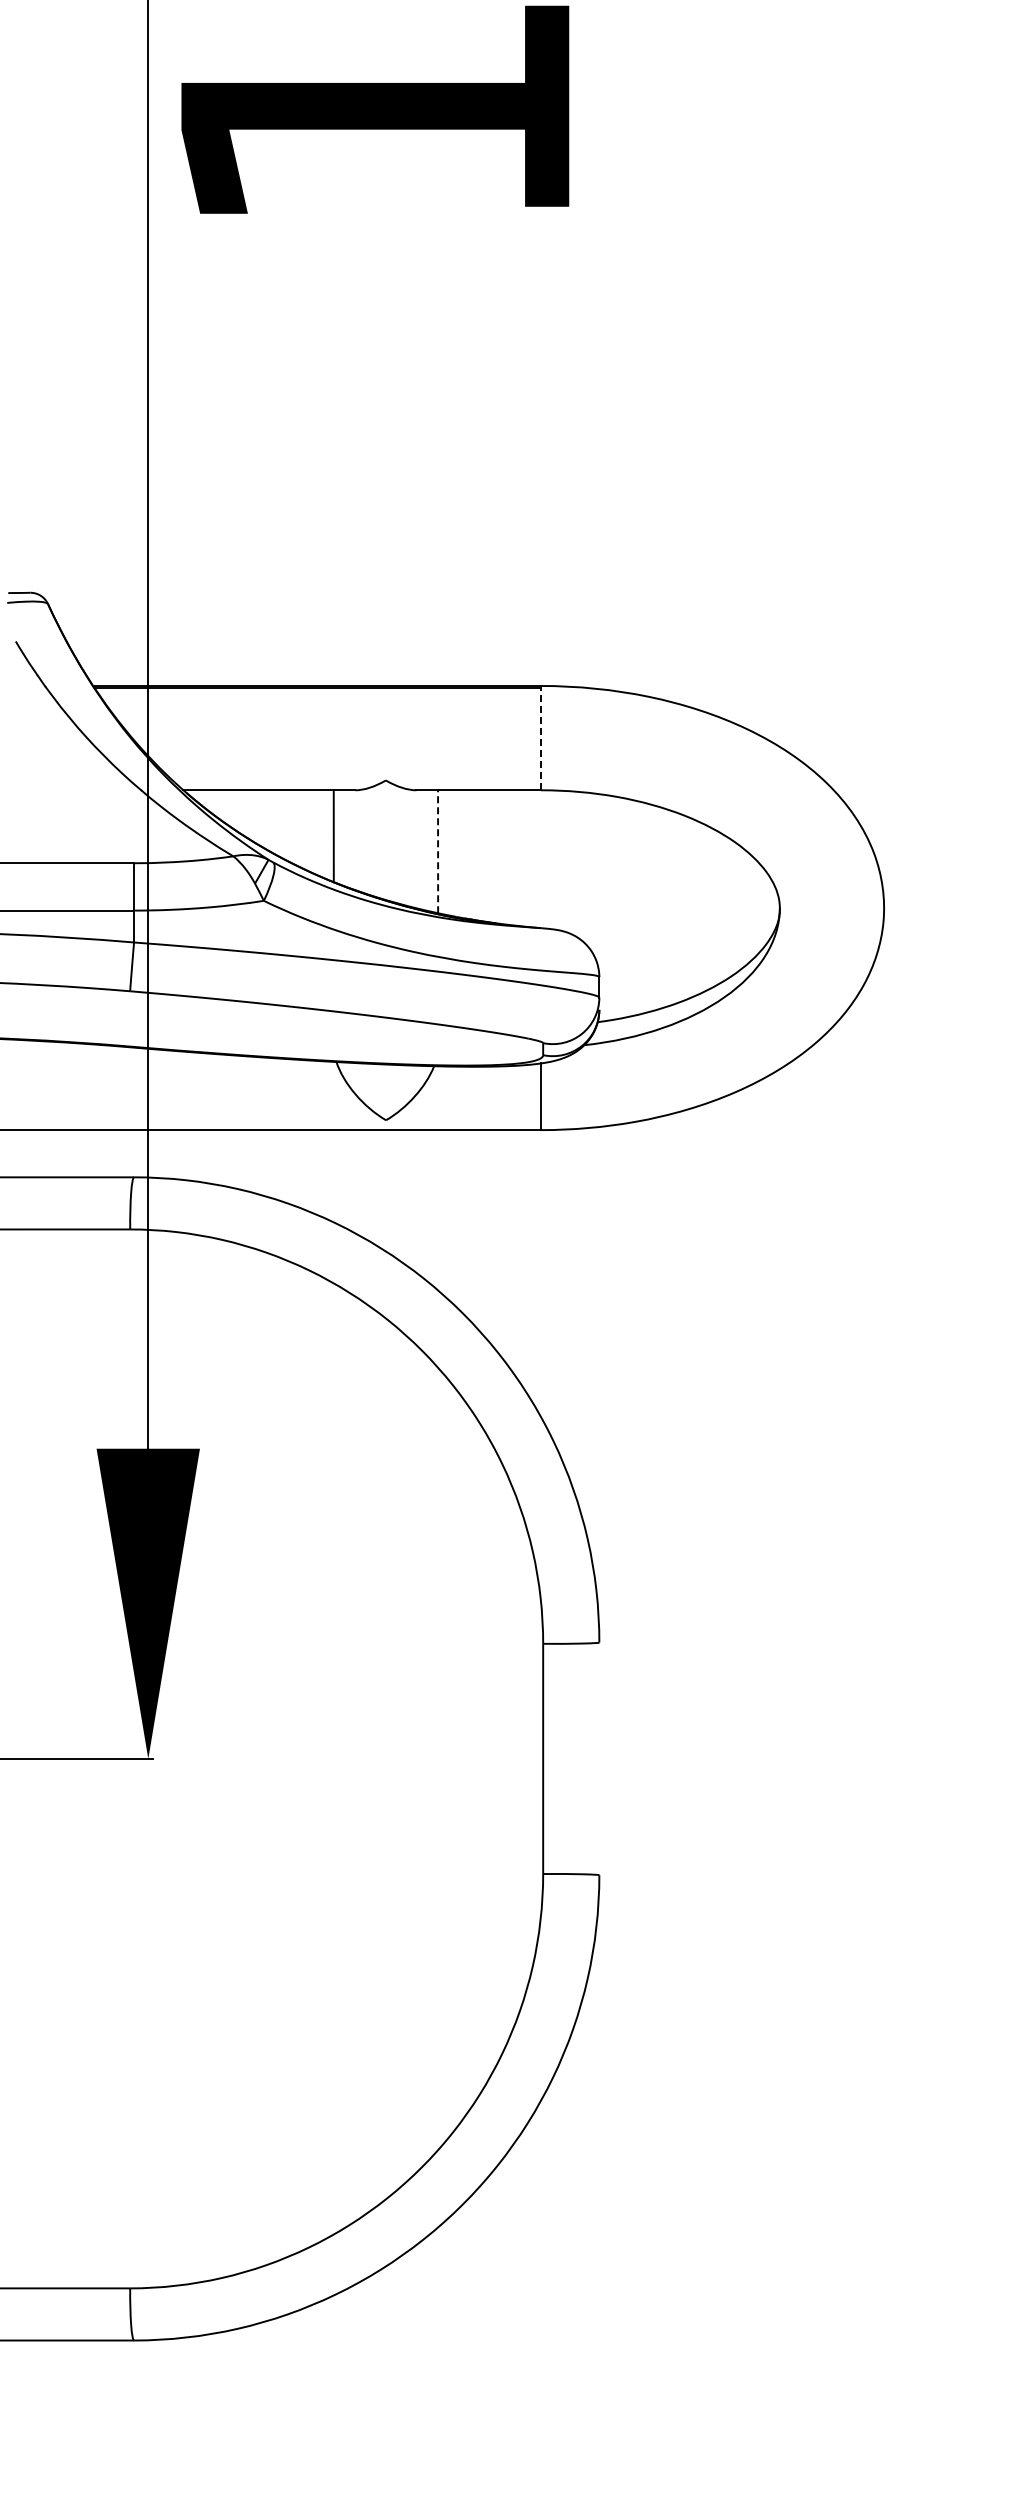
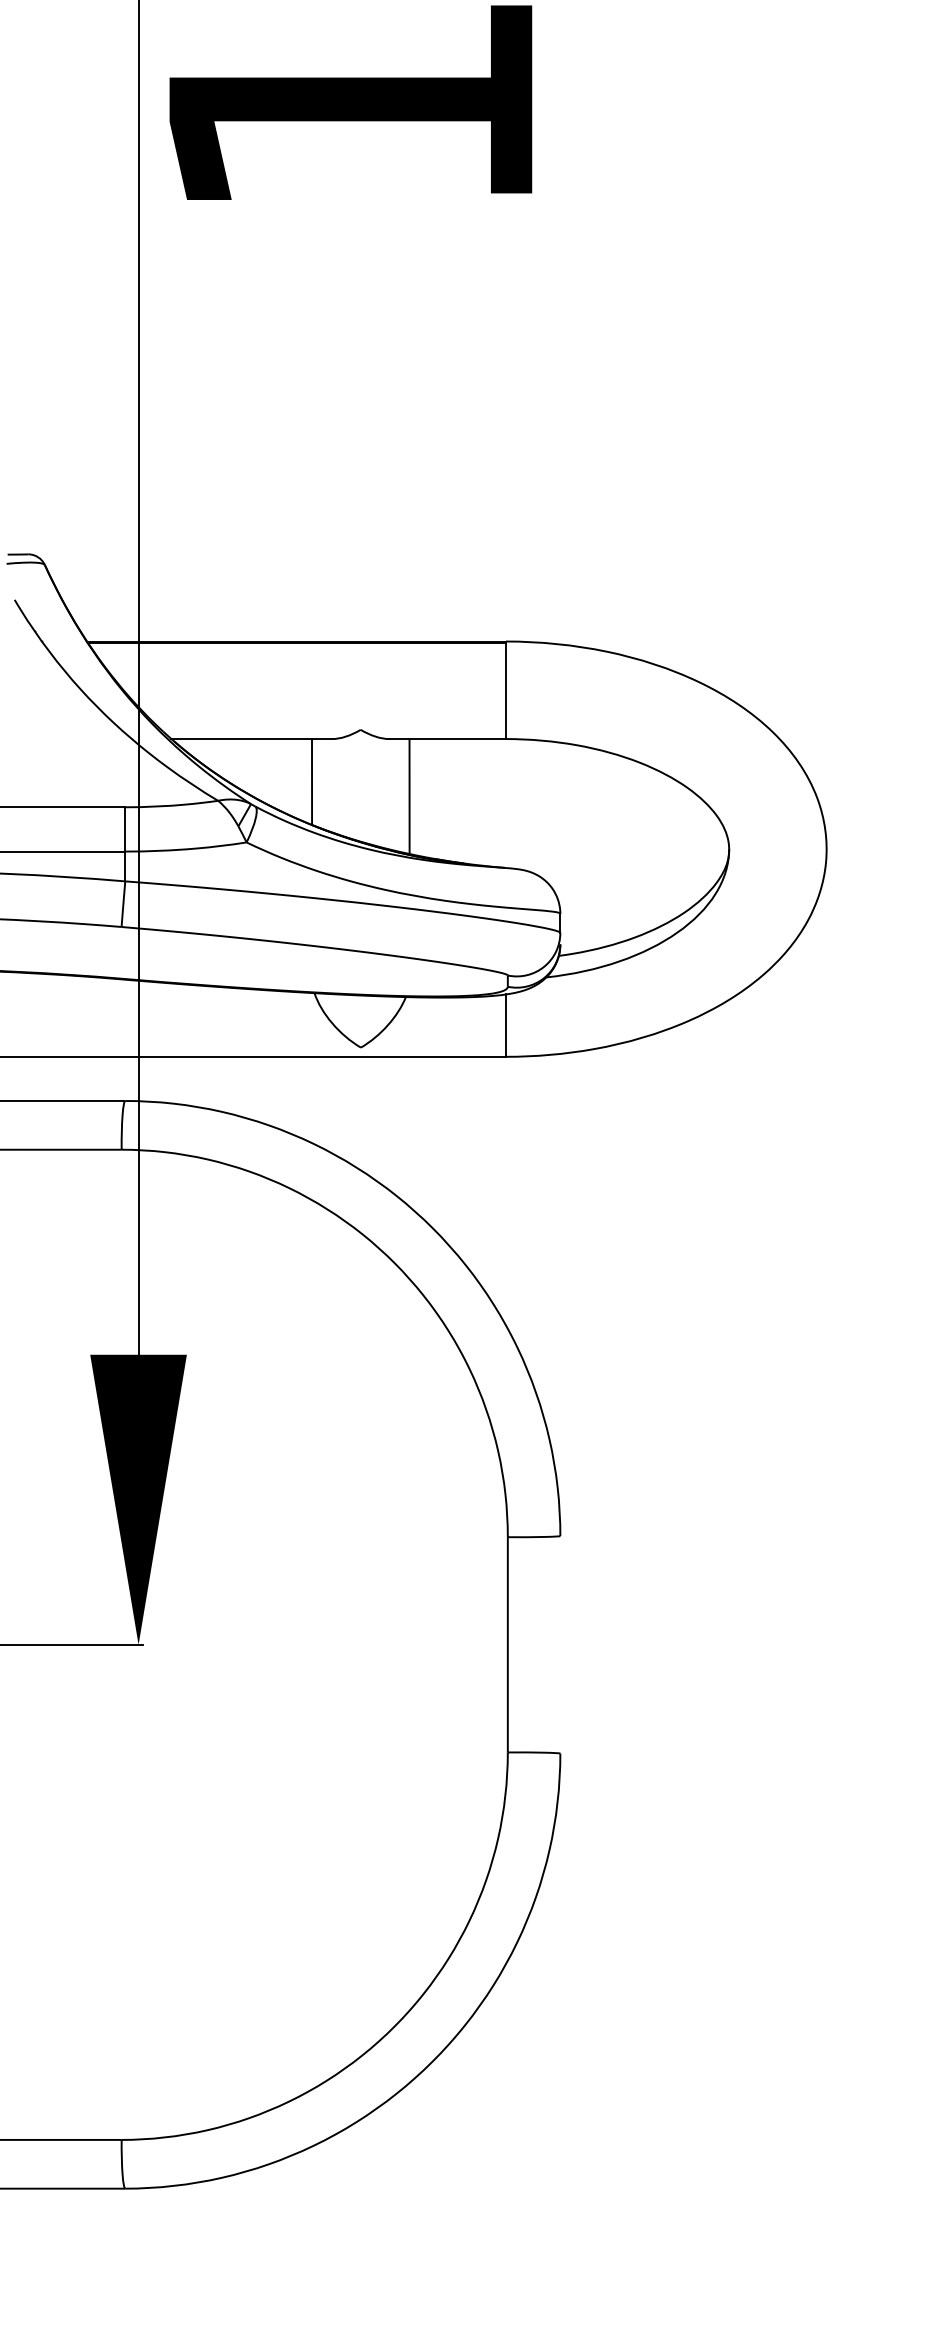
line: (541, 738) -> (506, 690), dashed -> solid
line: (438, 851) -> (409, 796), dashed -> solid

